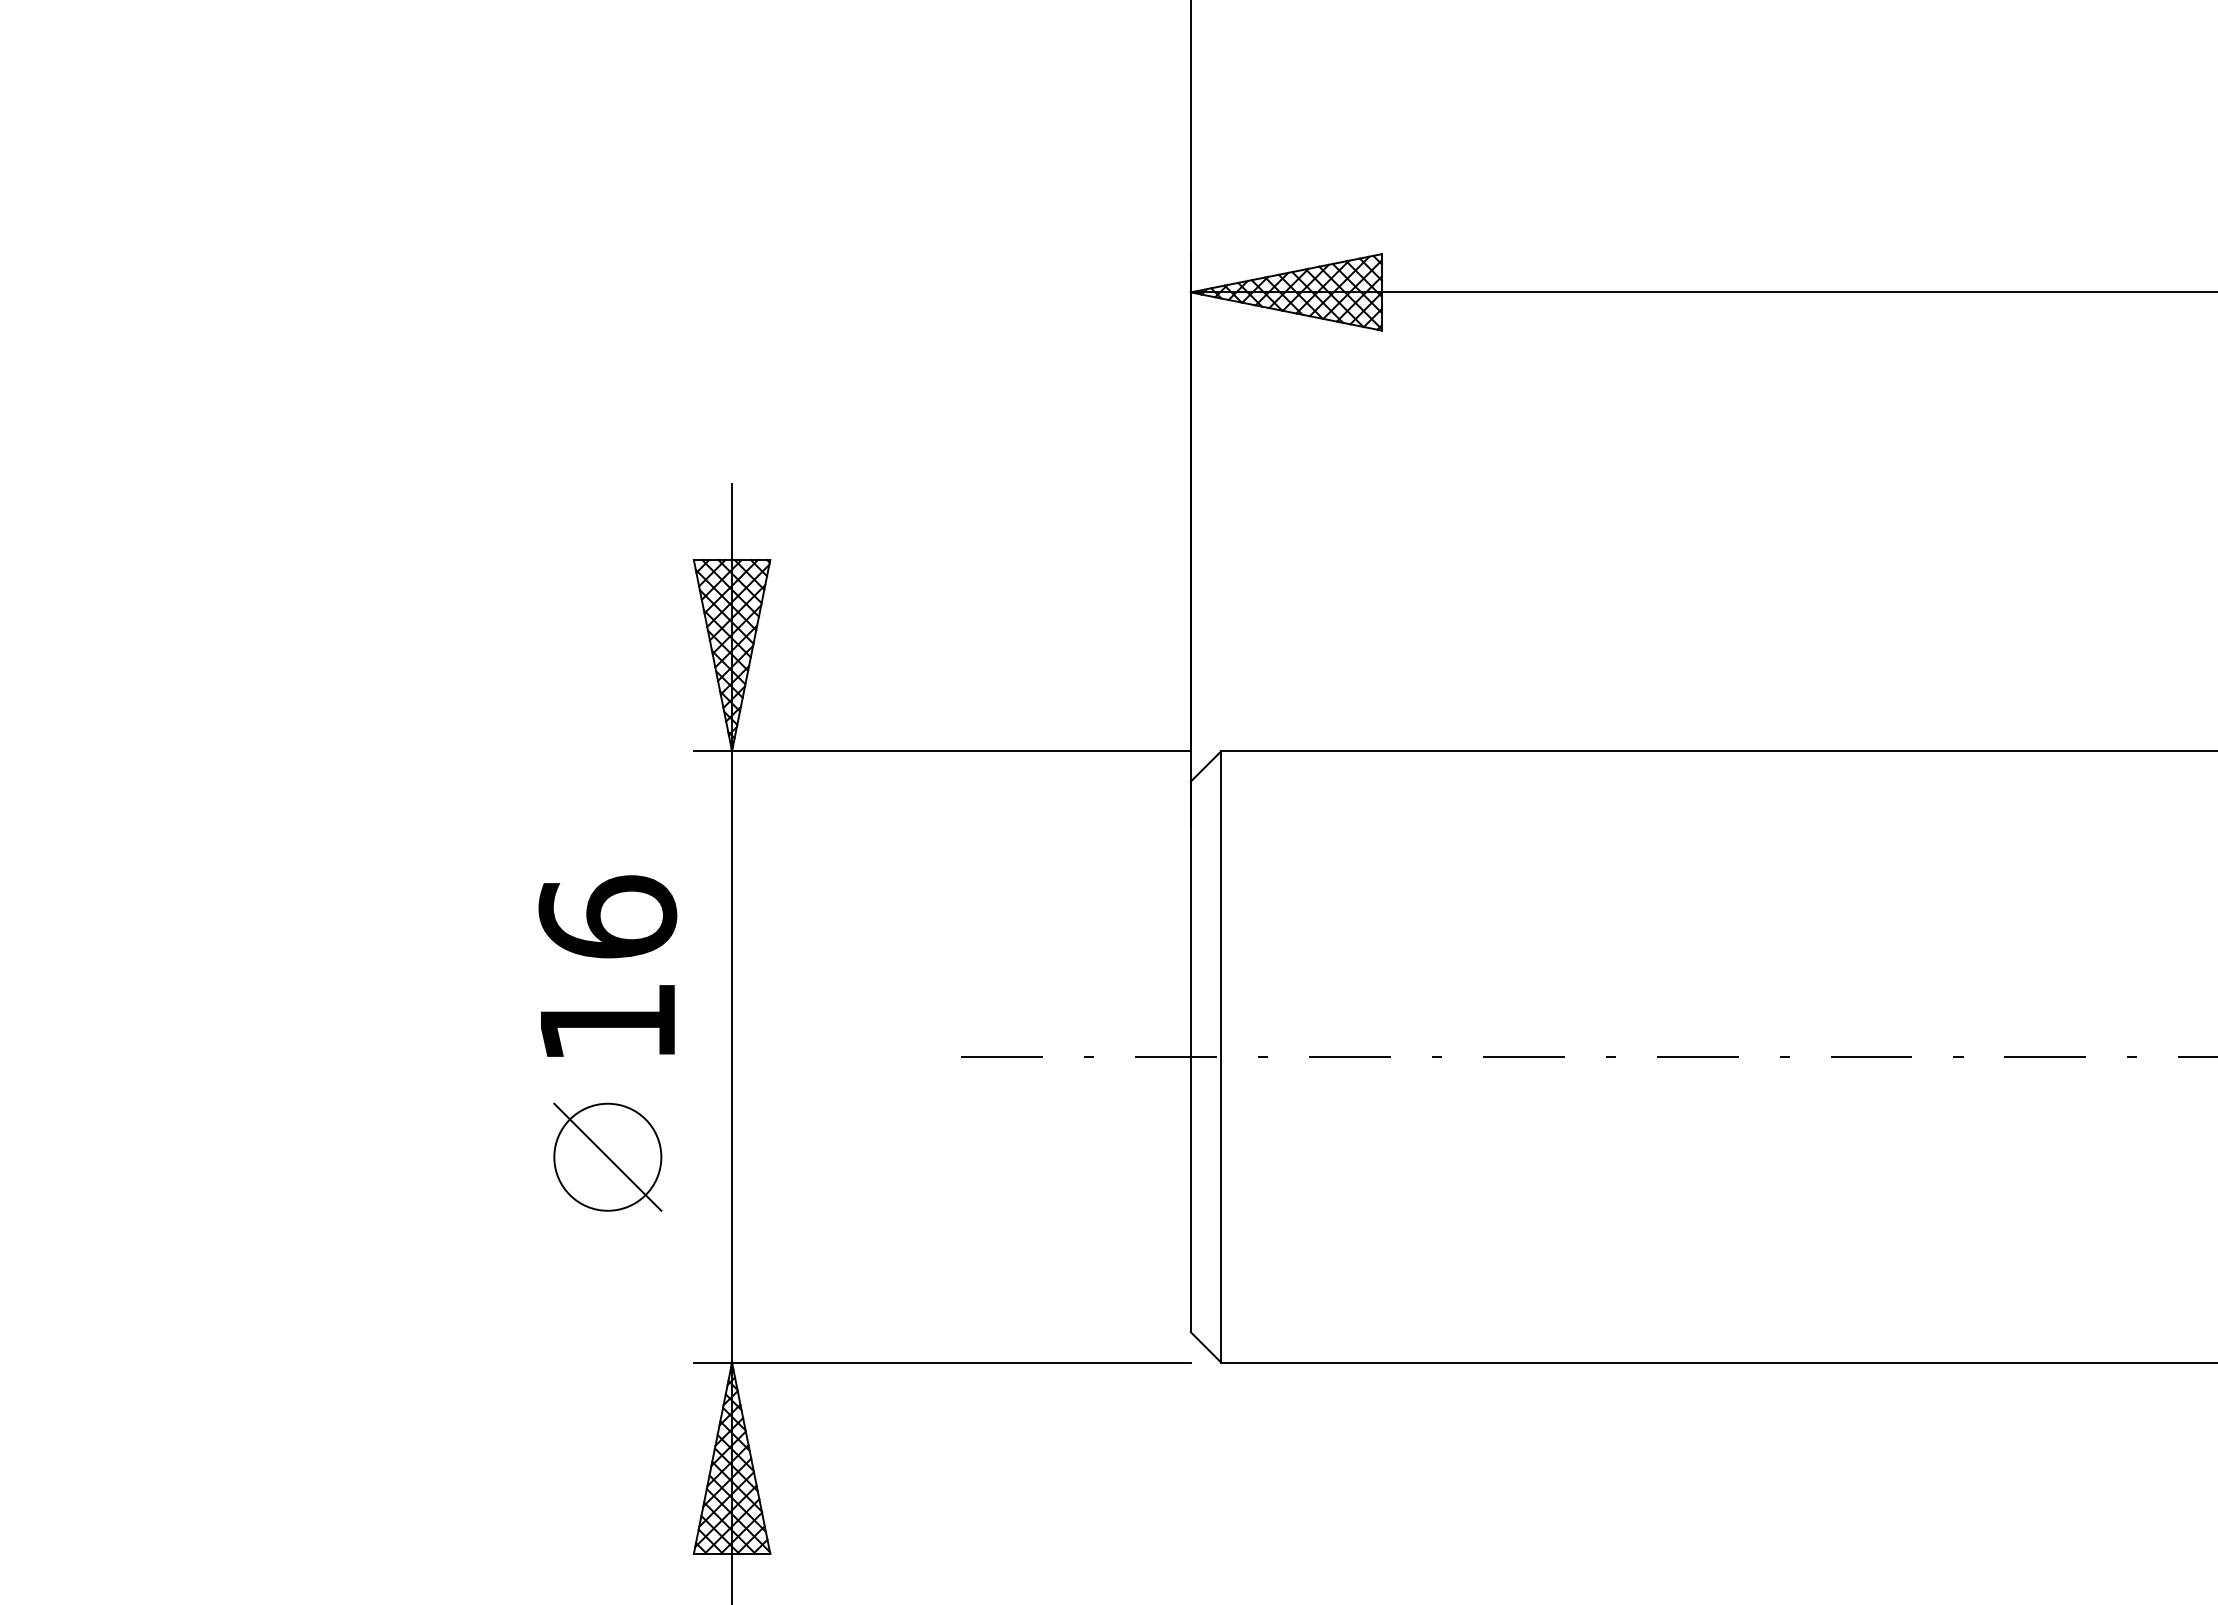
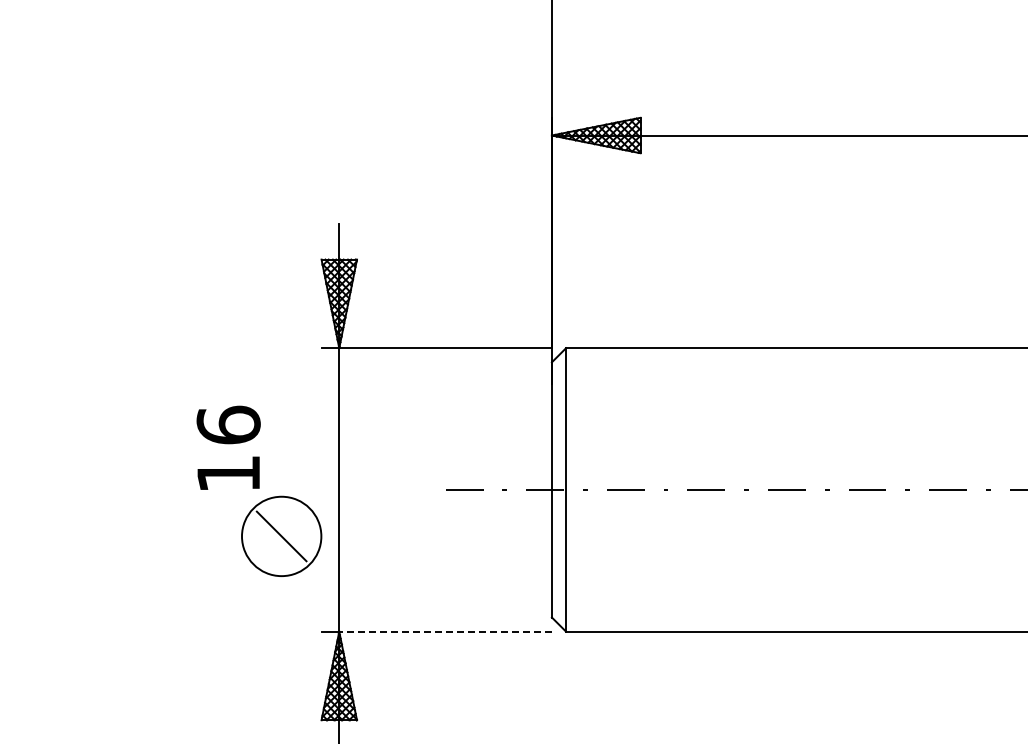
text: (607, 965) -> (228, 447), moved
circle: (607, 1157) -> (281, 536), size x1.6
line: (961, 1362) -> (445, 631), solid -> dashed

